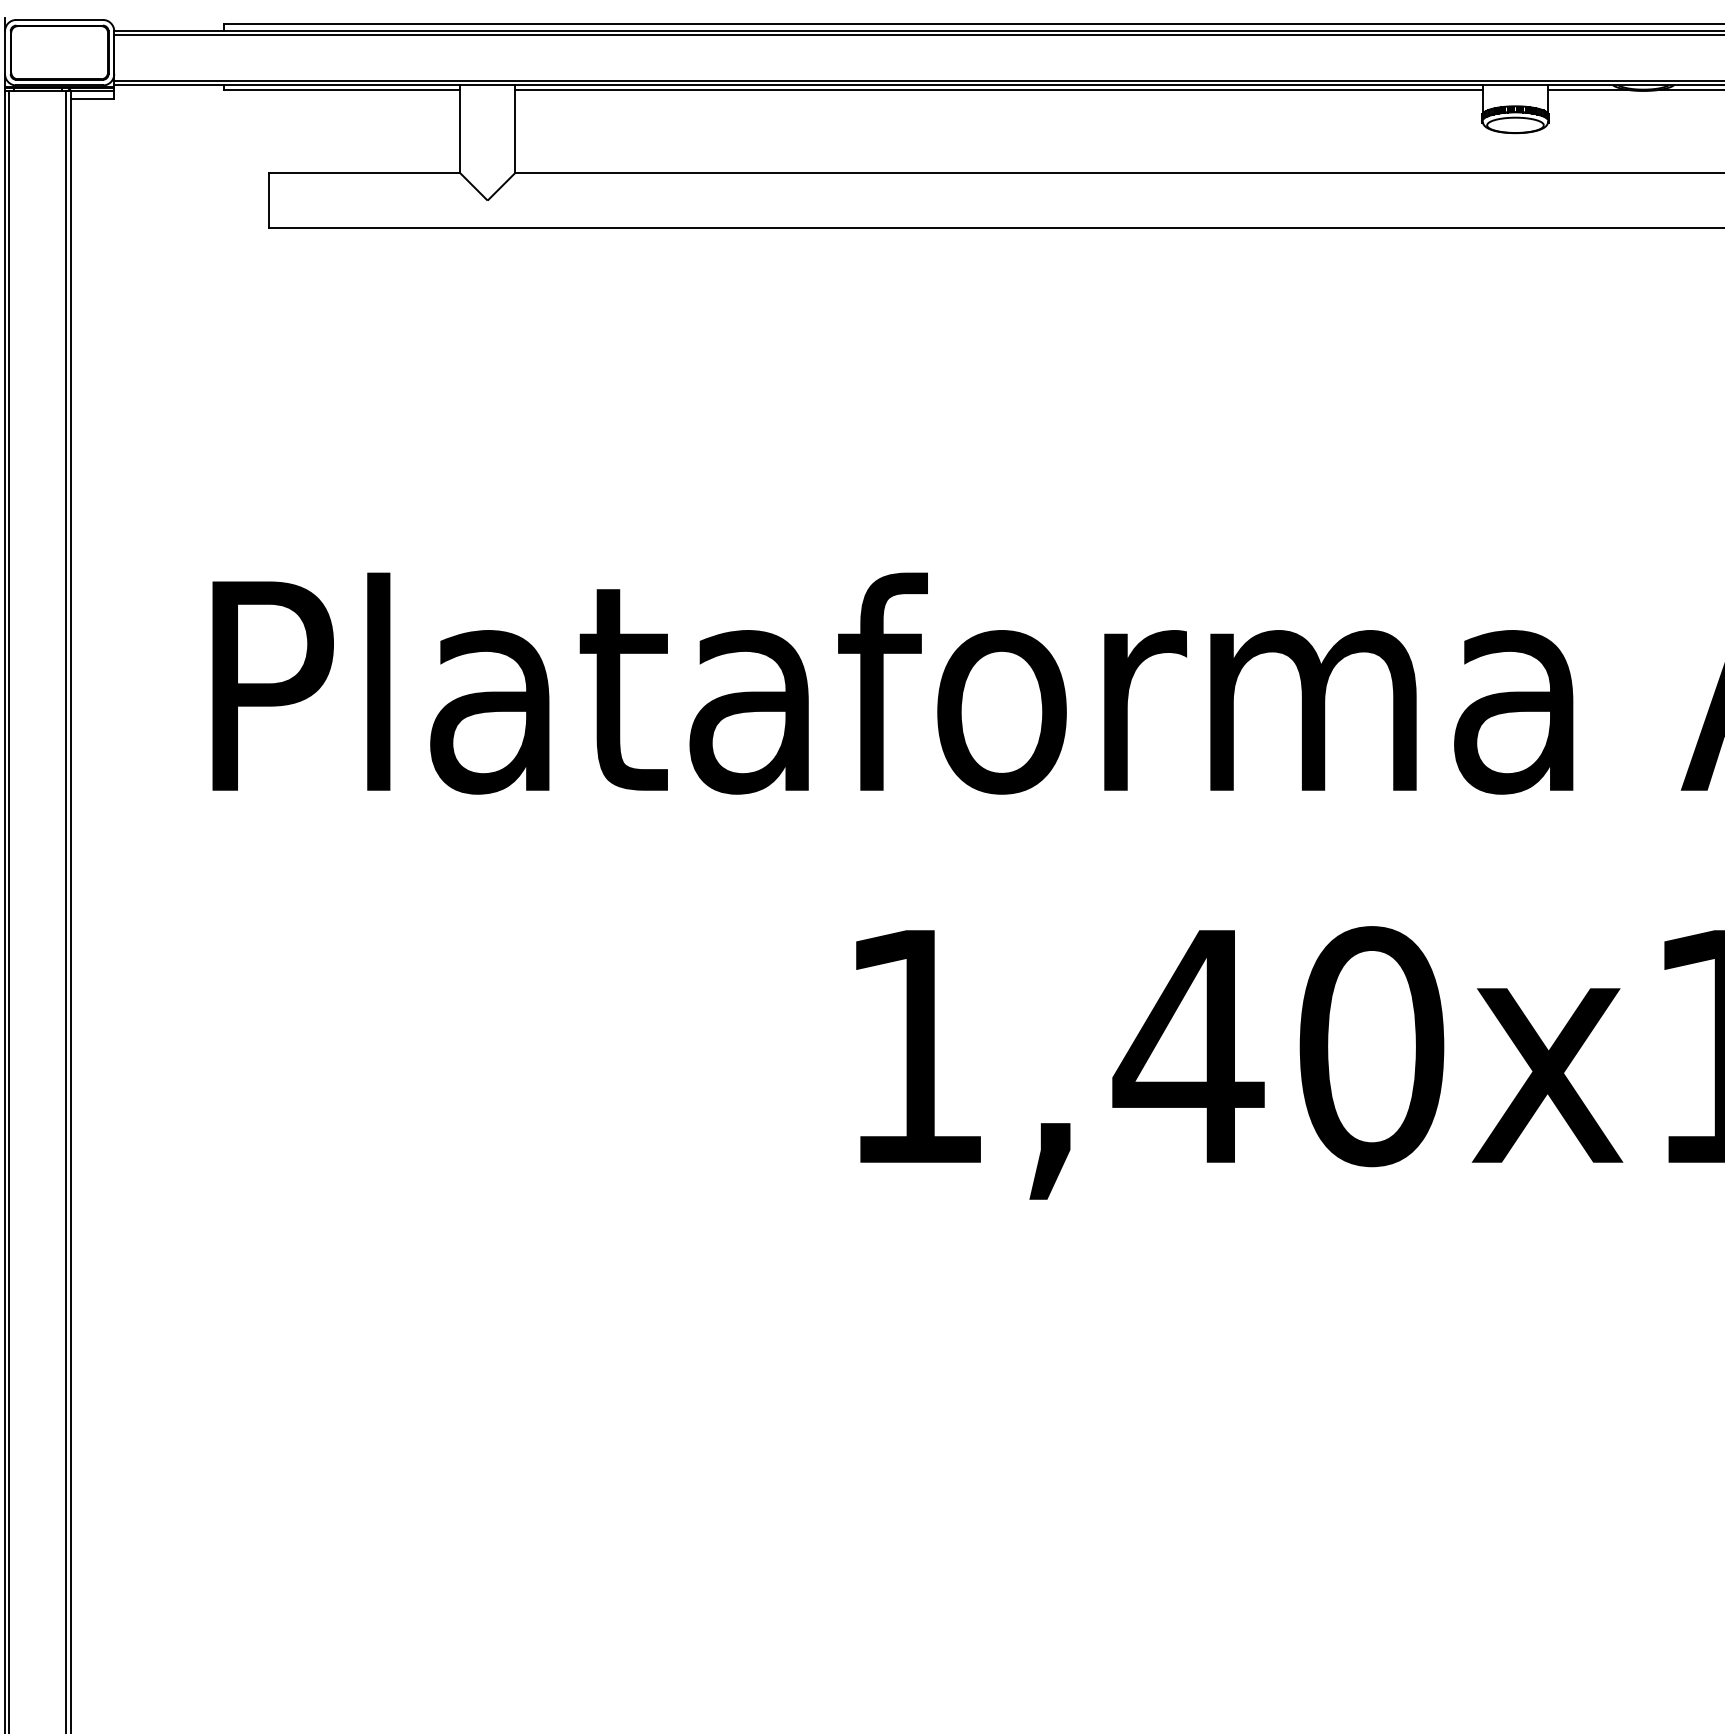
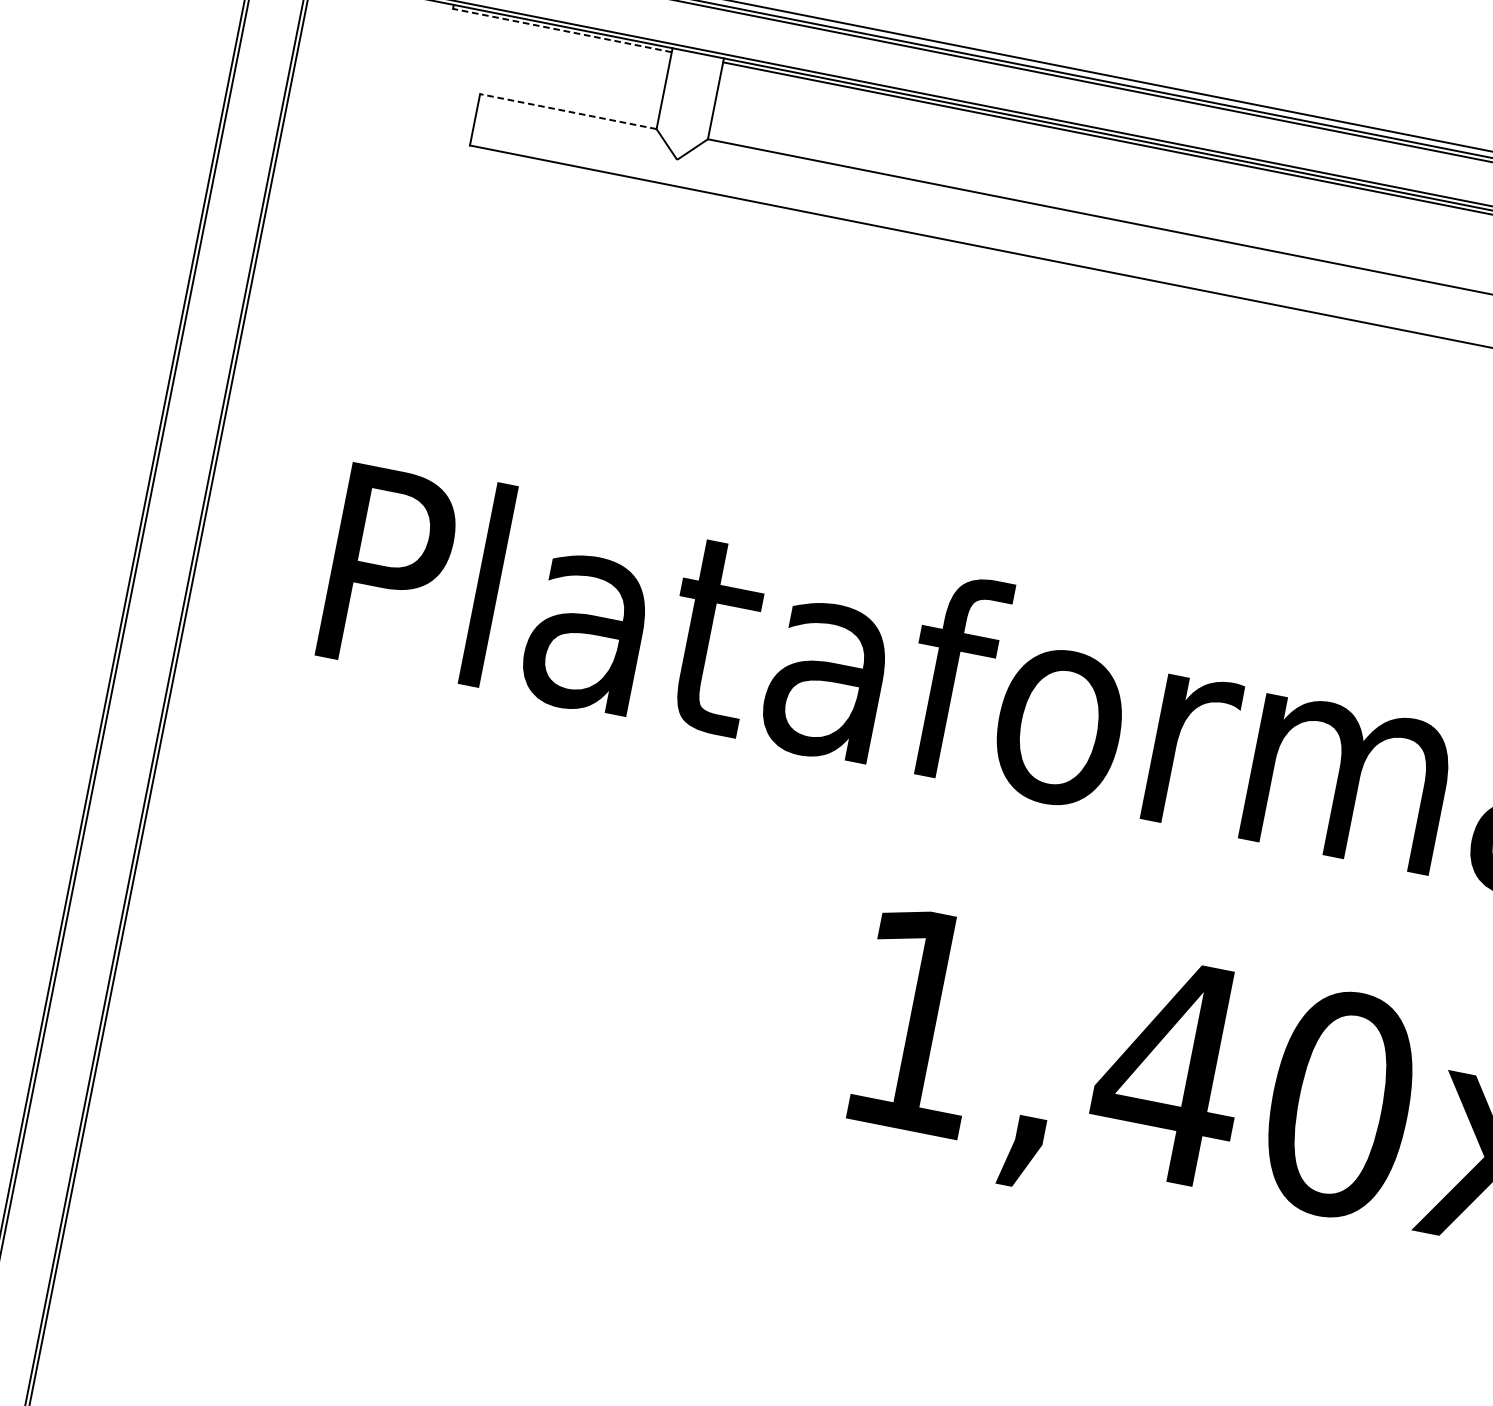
line: (341, 89) -> (562, 30), solid -> dashed
line: (364, 172) -> (568, 111), solid -> dashed

